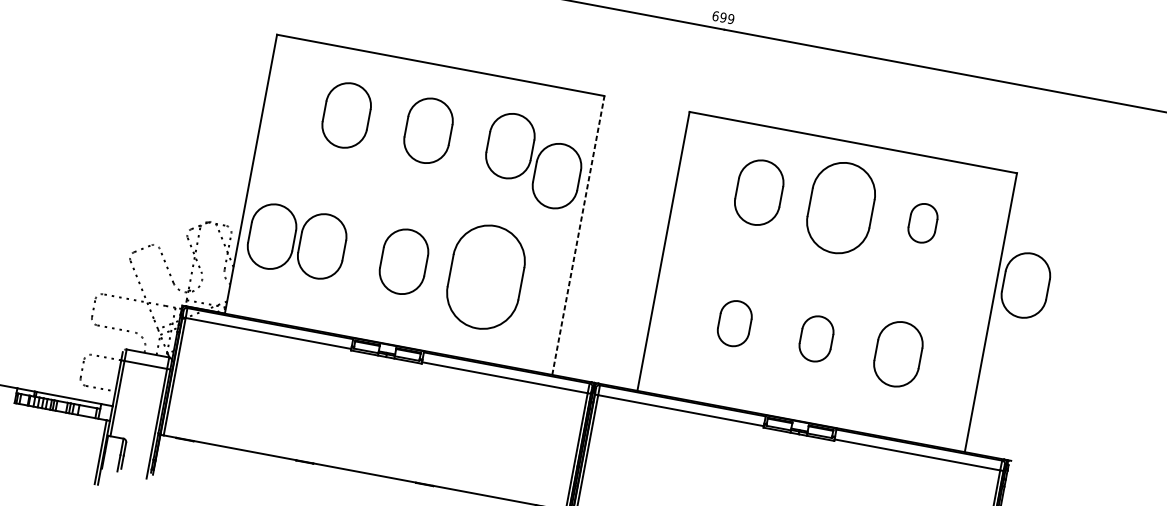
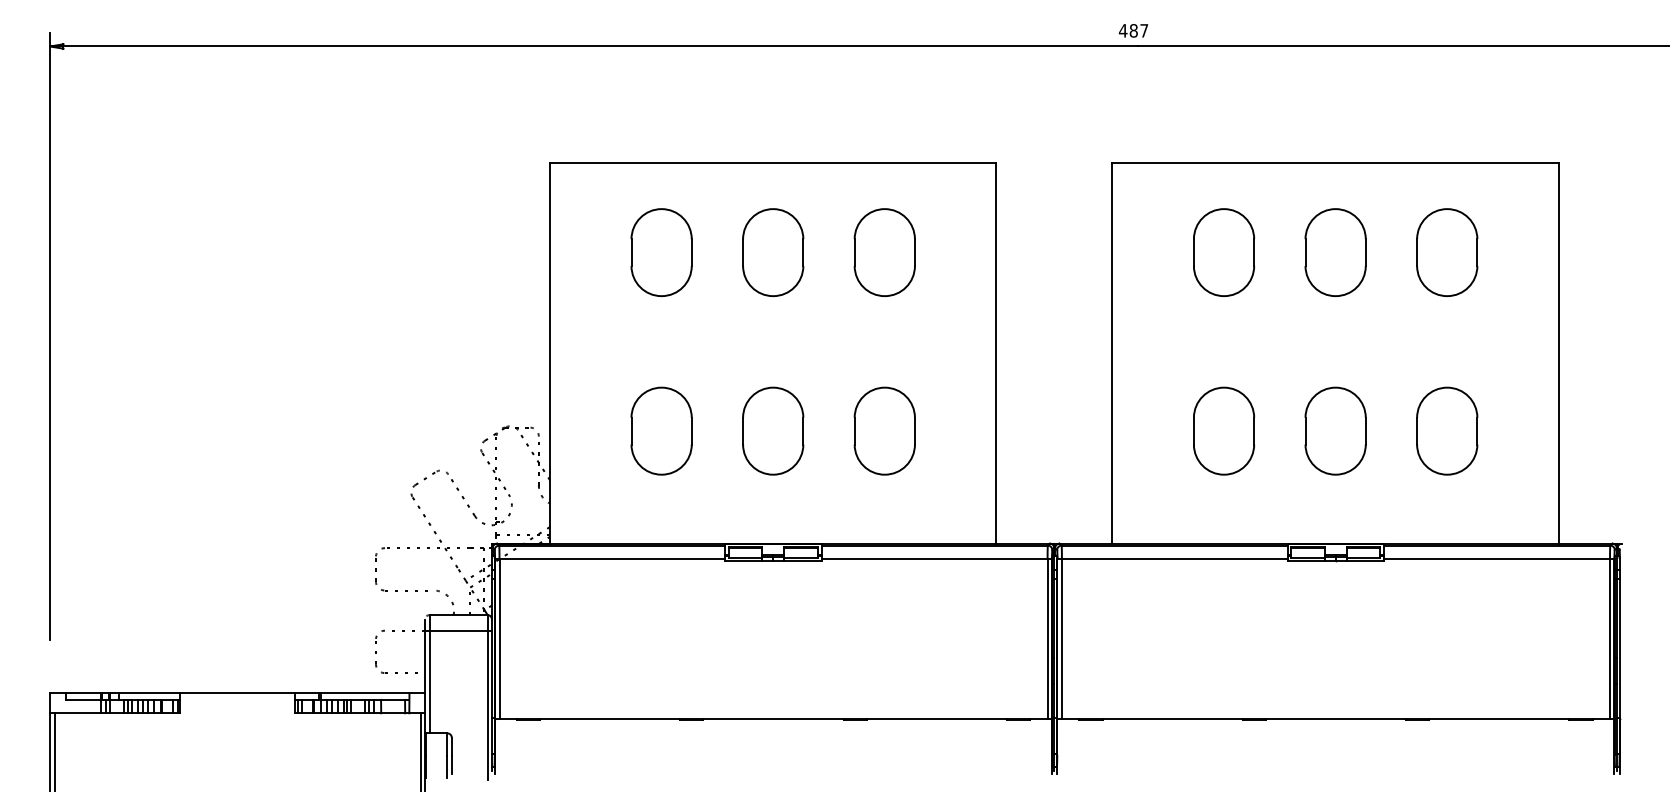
text: (723, 17) -> (1133, 30), 699 -> 487
part: (556, 176) -> (953, 280), removed
part: (840, 207) -> (1335, 252), size x0.71
part: (923, 223) -> (1447, 252), size x1.67
line: (578, 235) -> (996, 353), dashed -> solid
part: (272, 236) -> (593, 430), removed
part: (485, 276) -> (884, 430), size x0.62
part: (1026, 285) -> (1598, 308), removed
part: (735, 323) -> (1224, 430), size x1.43
part: (816, 338) -> (1335, 430), size x1.43

